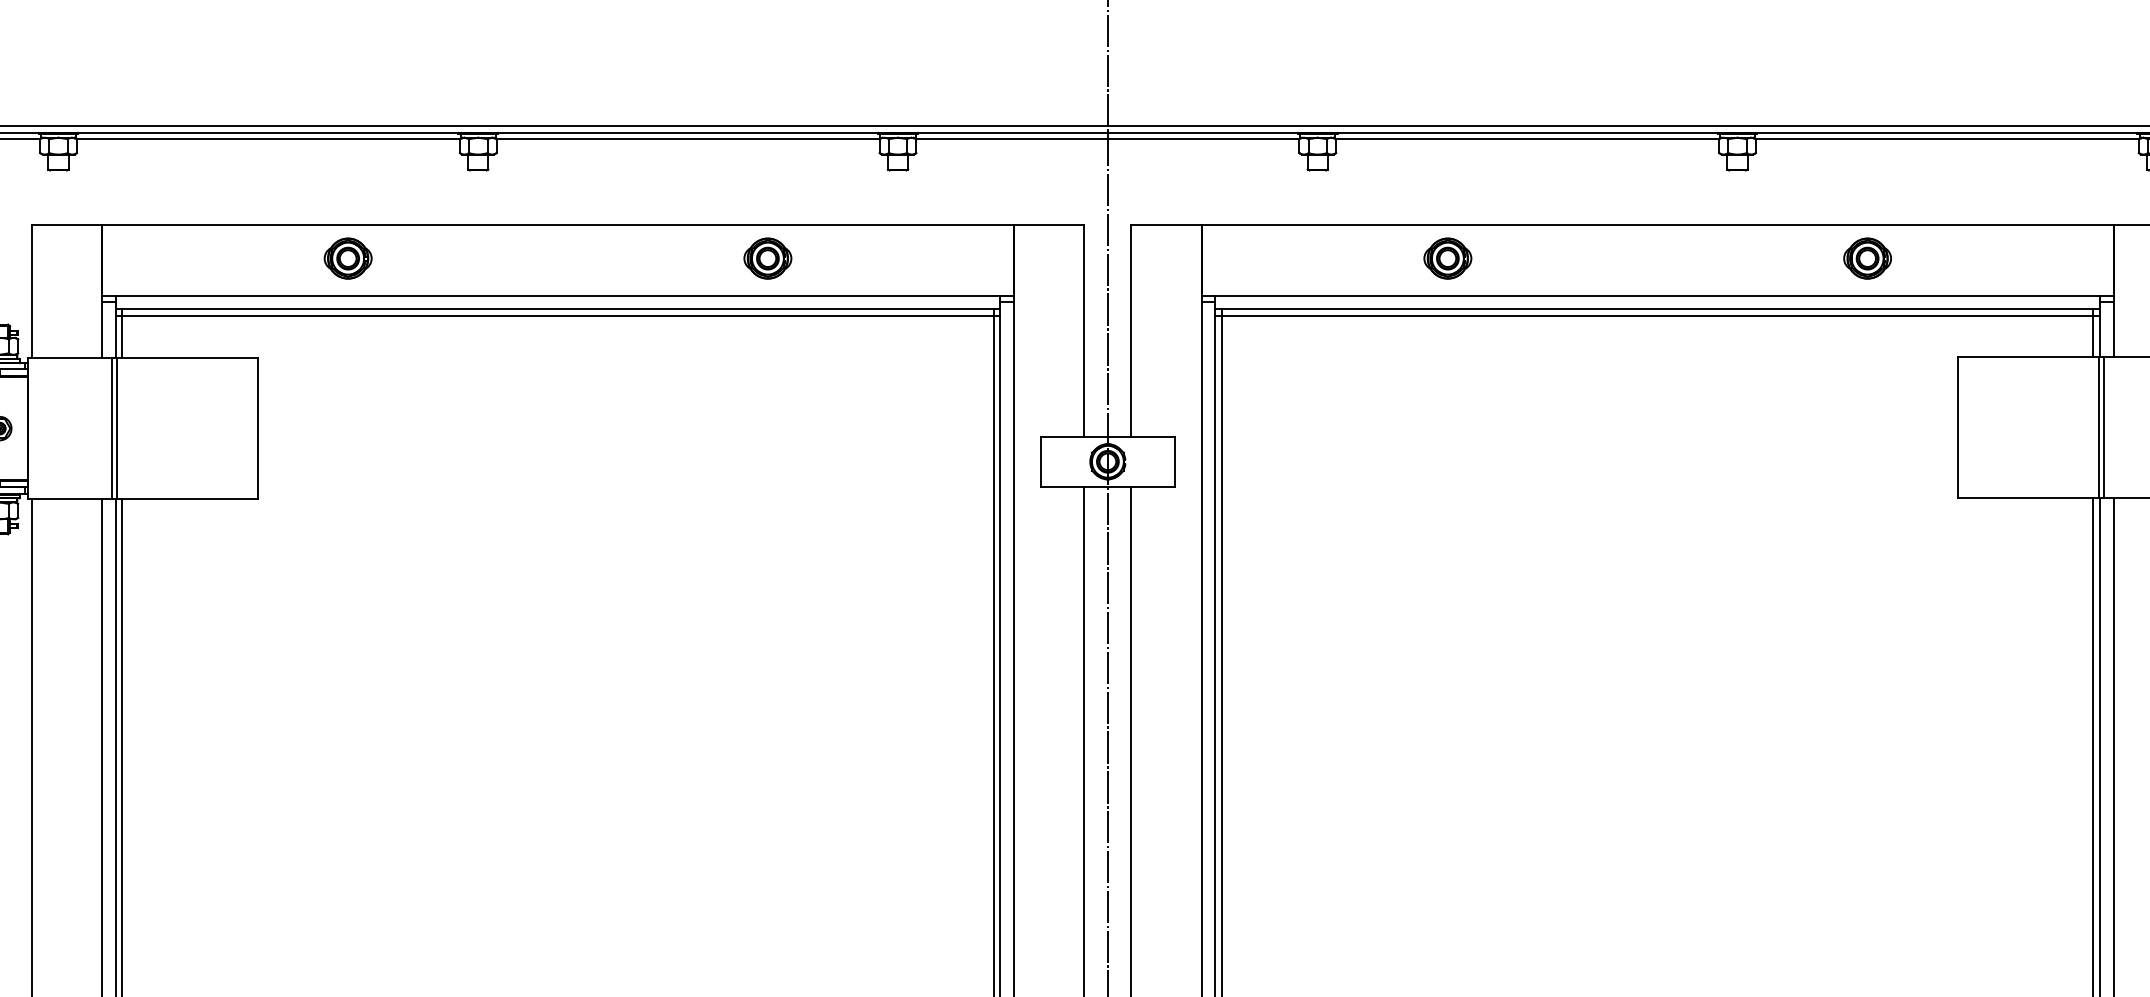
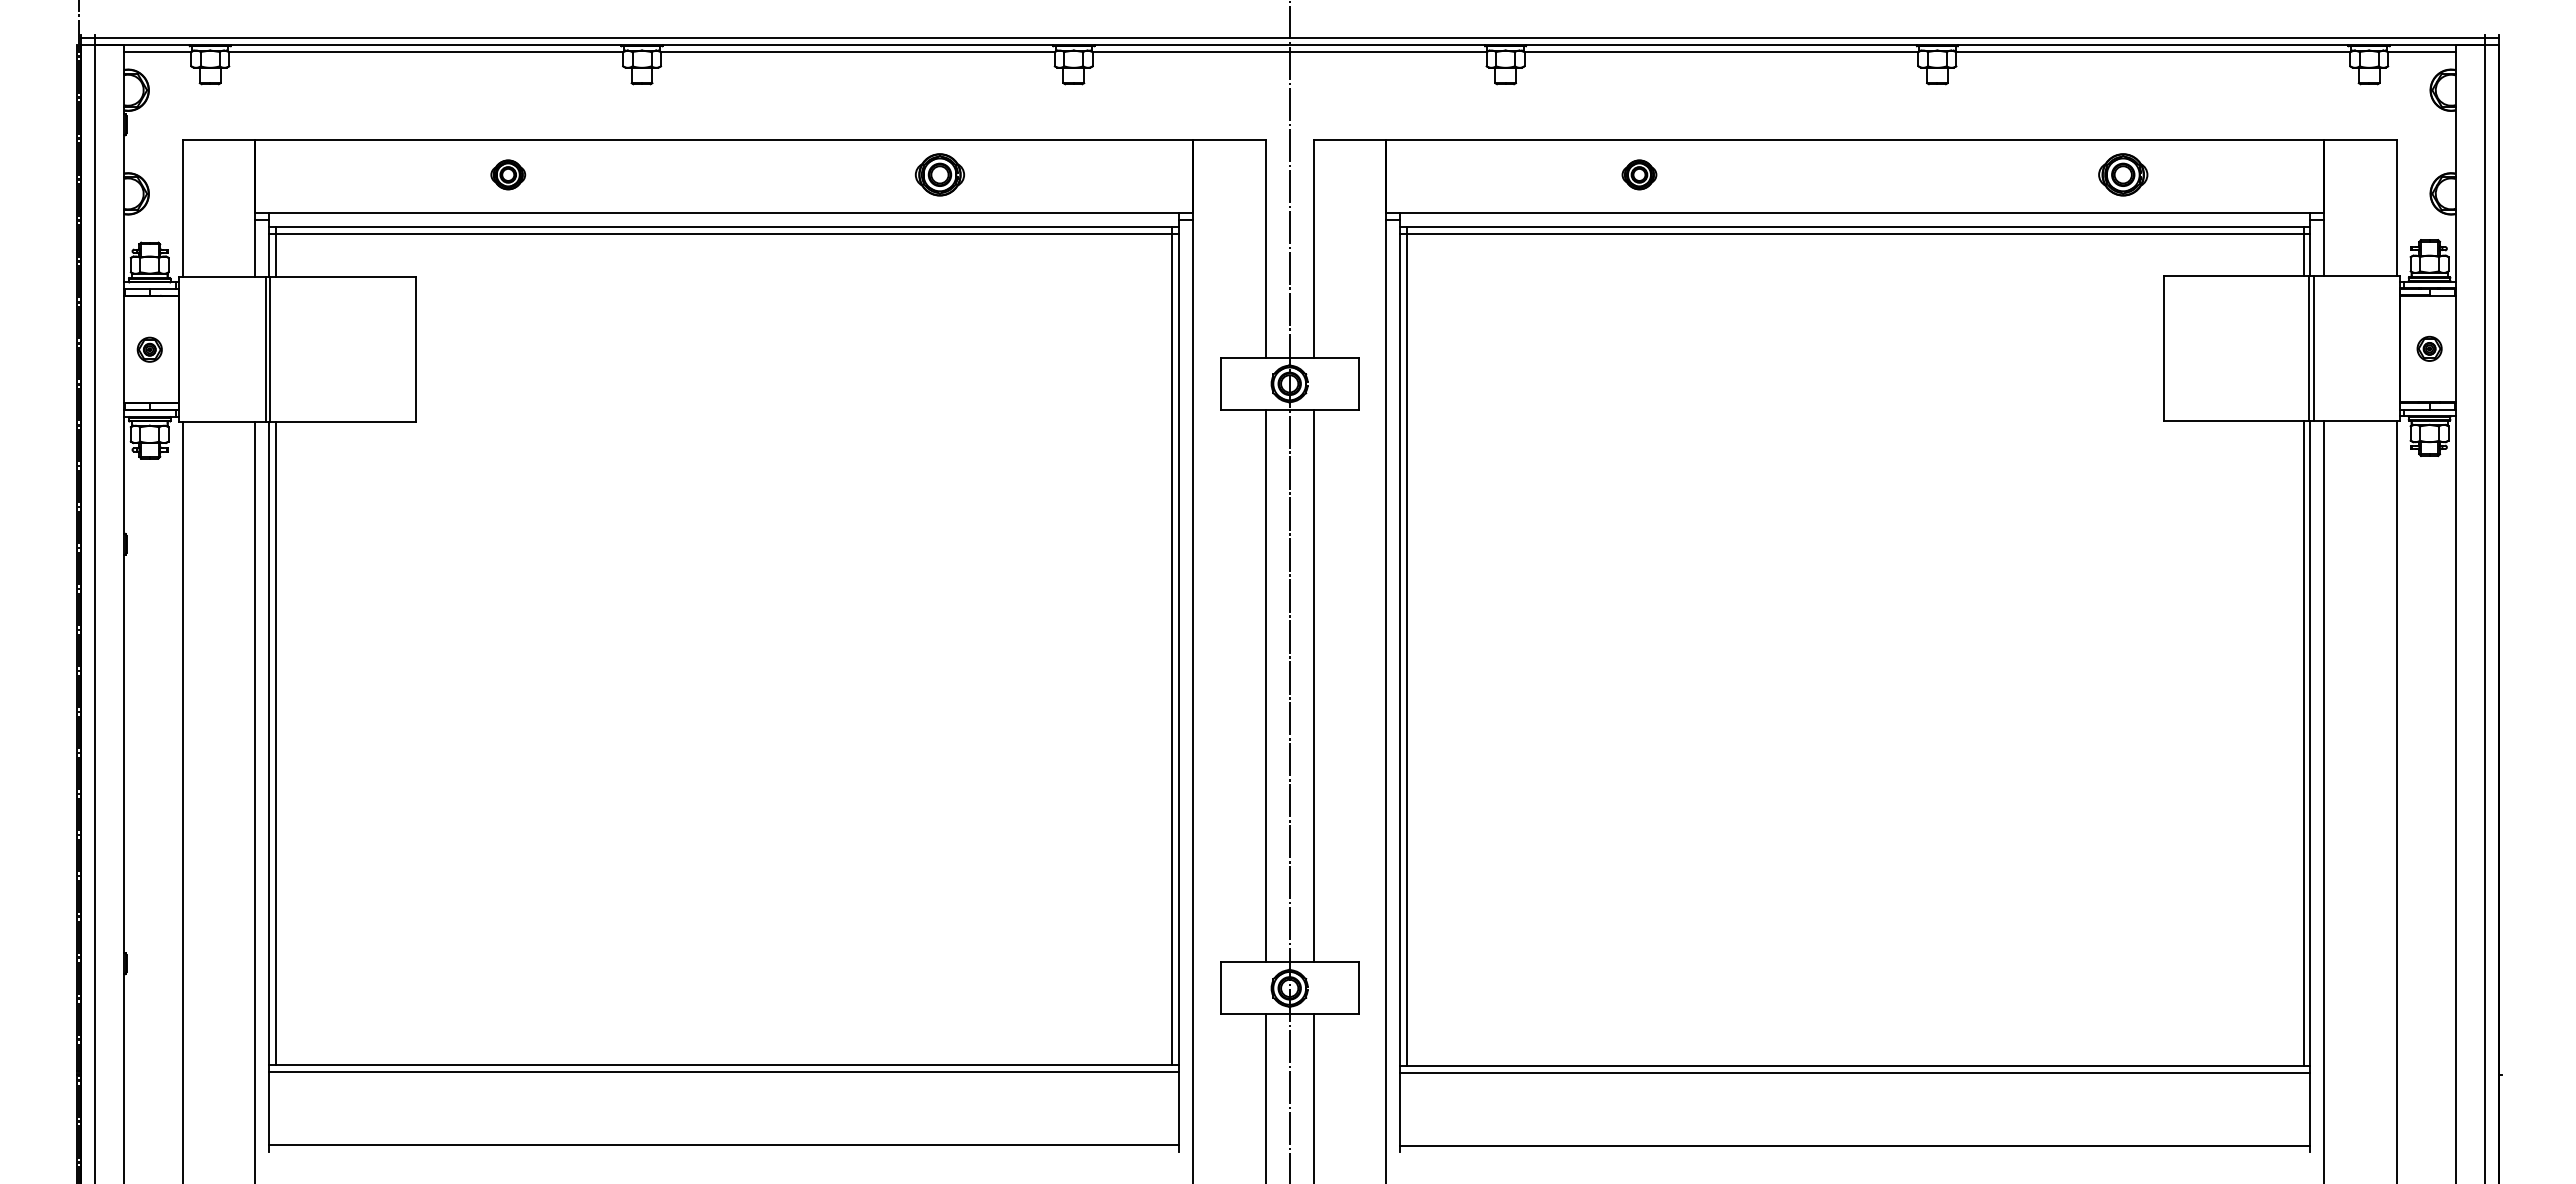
part: (348, 258) -> (508, 174), size x0.7
part: (1447, 258) -> (1639, 174), size x0.7
part: (1867, 258) -> (2123, 174), moved

